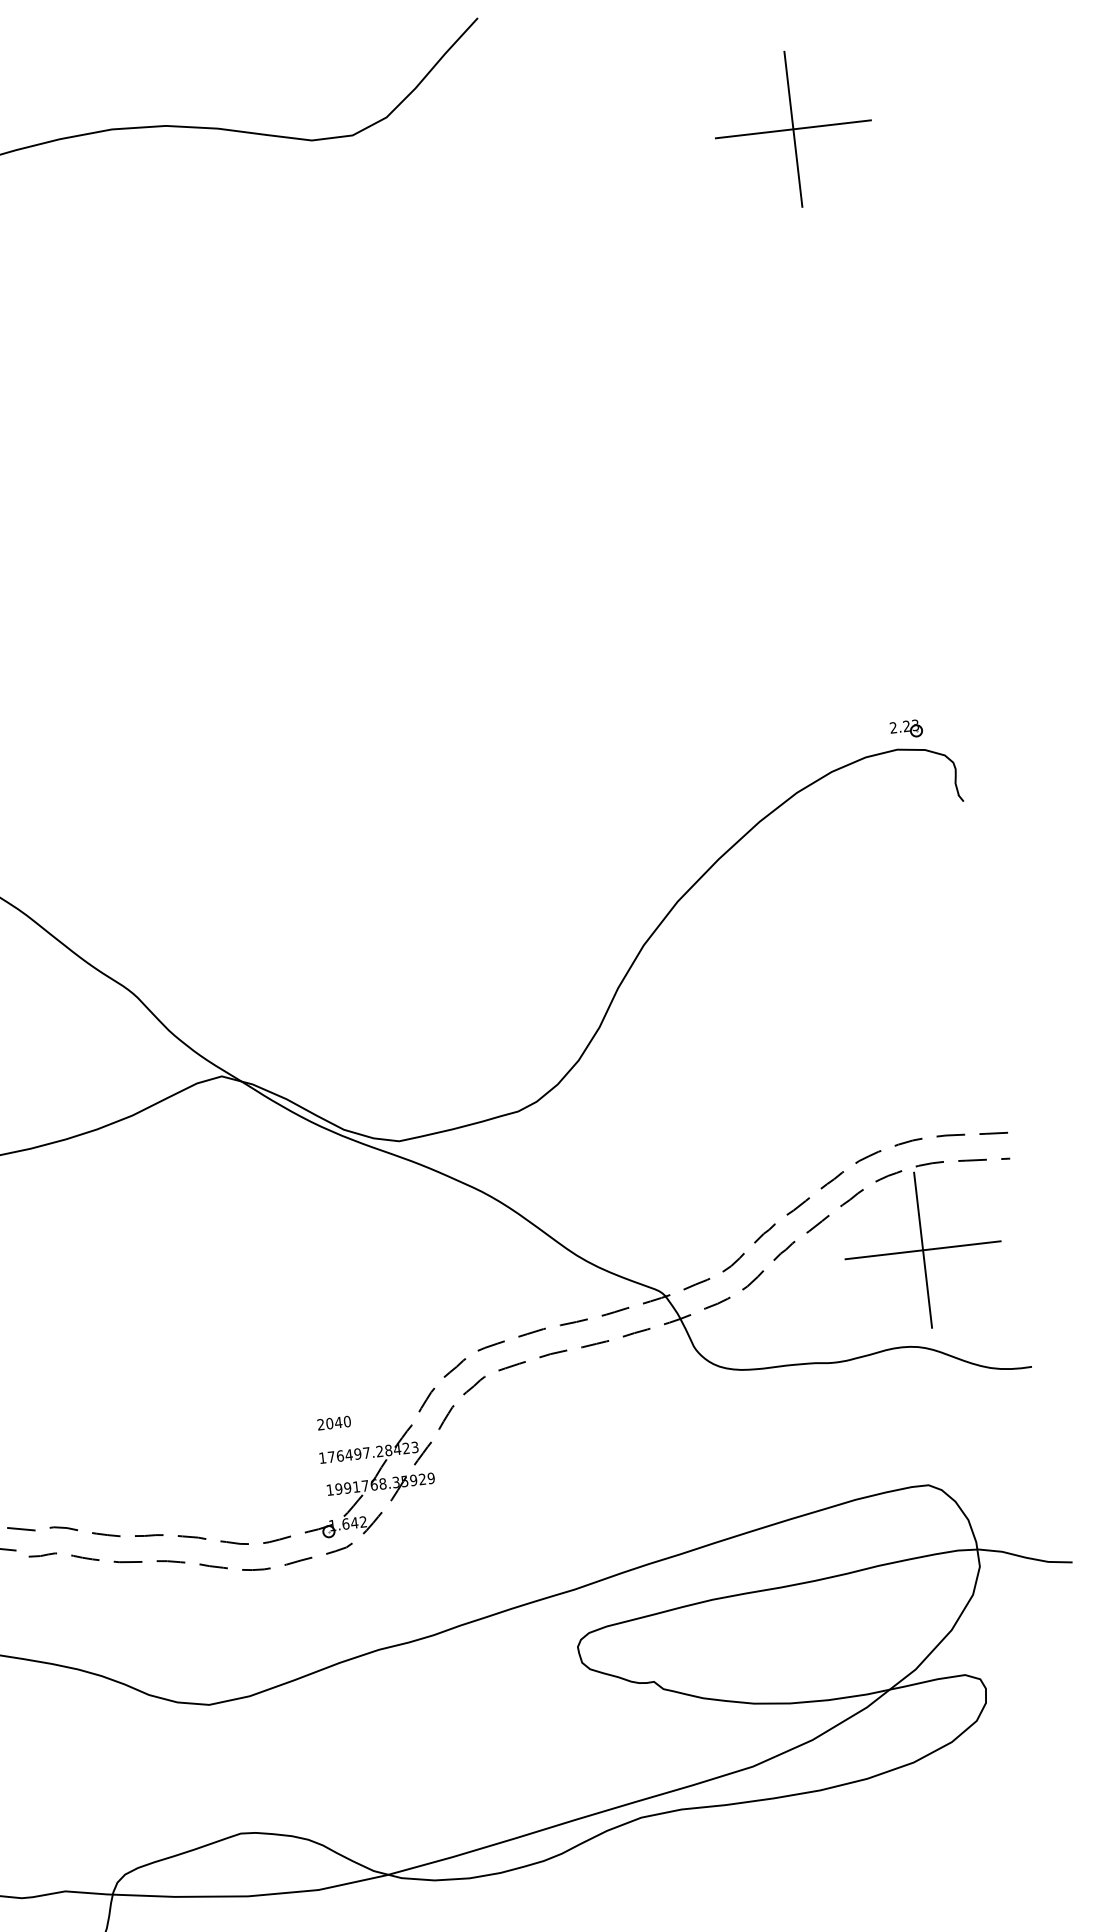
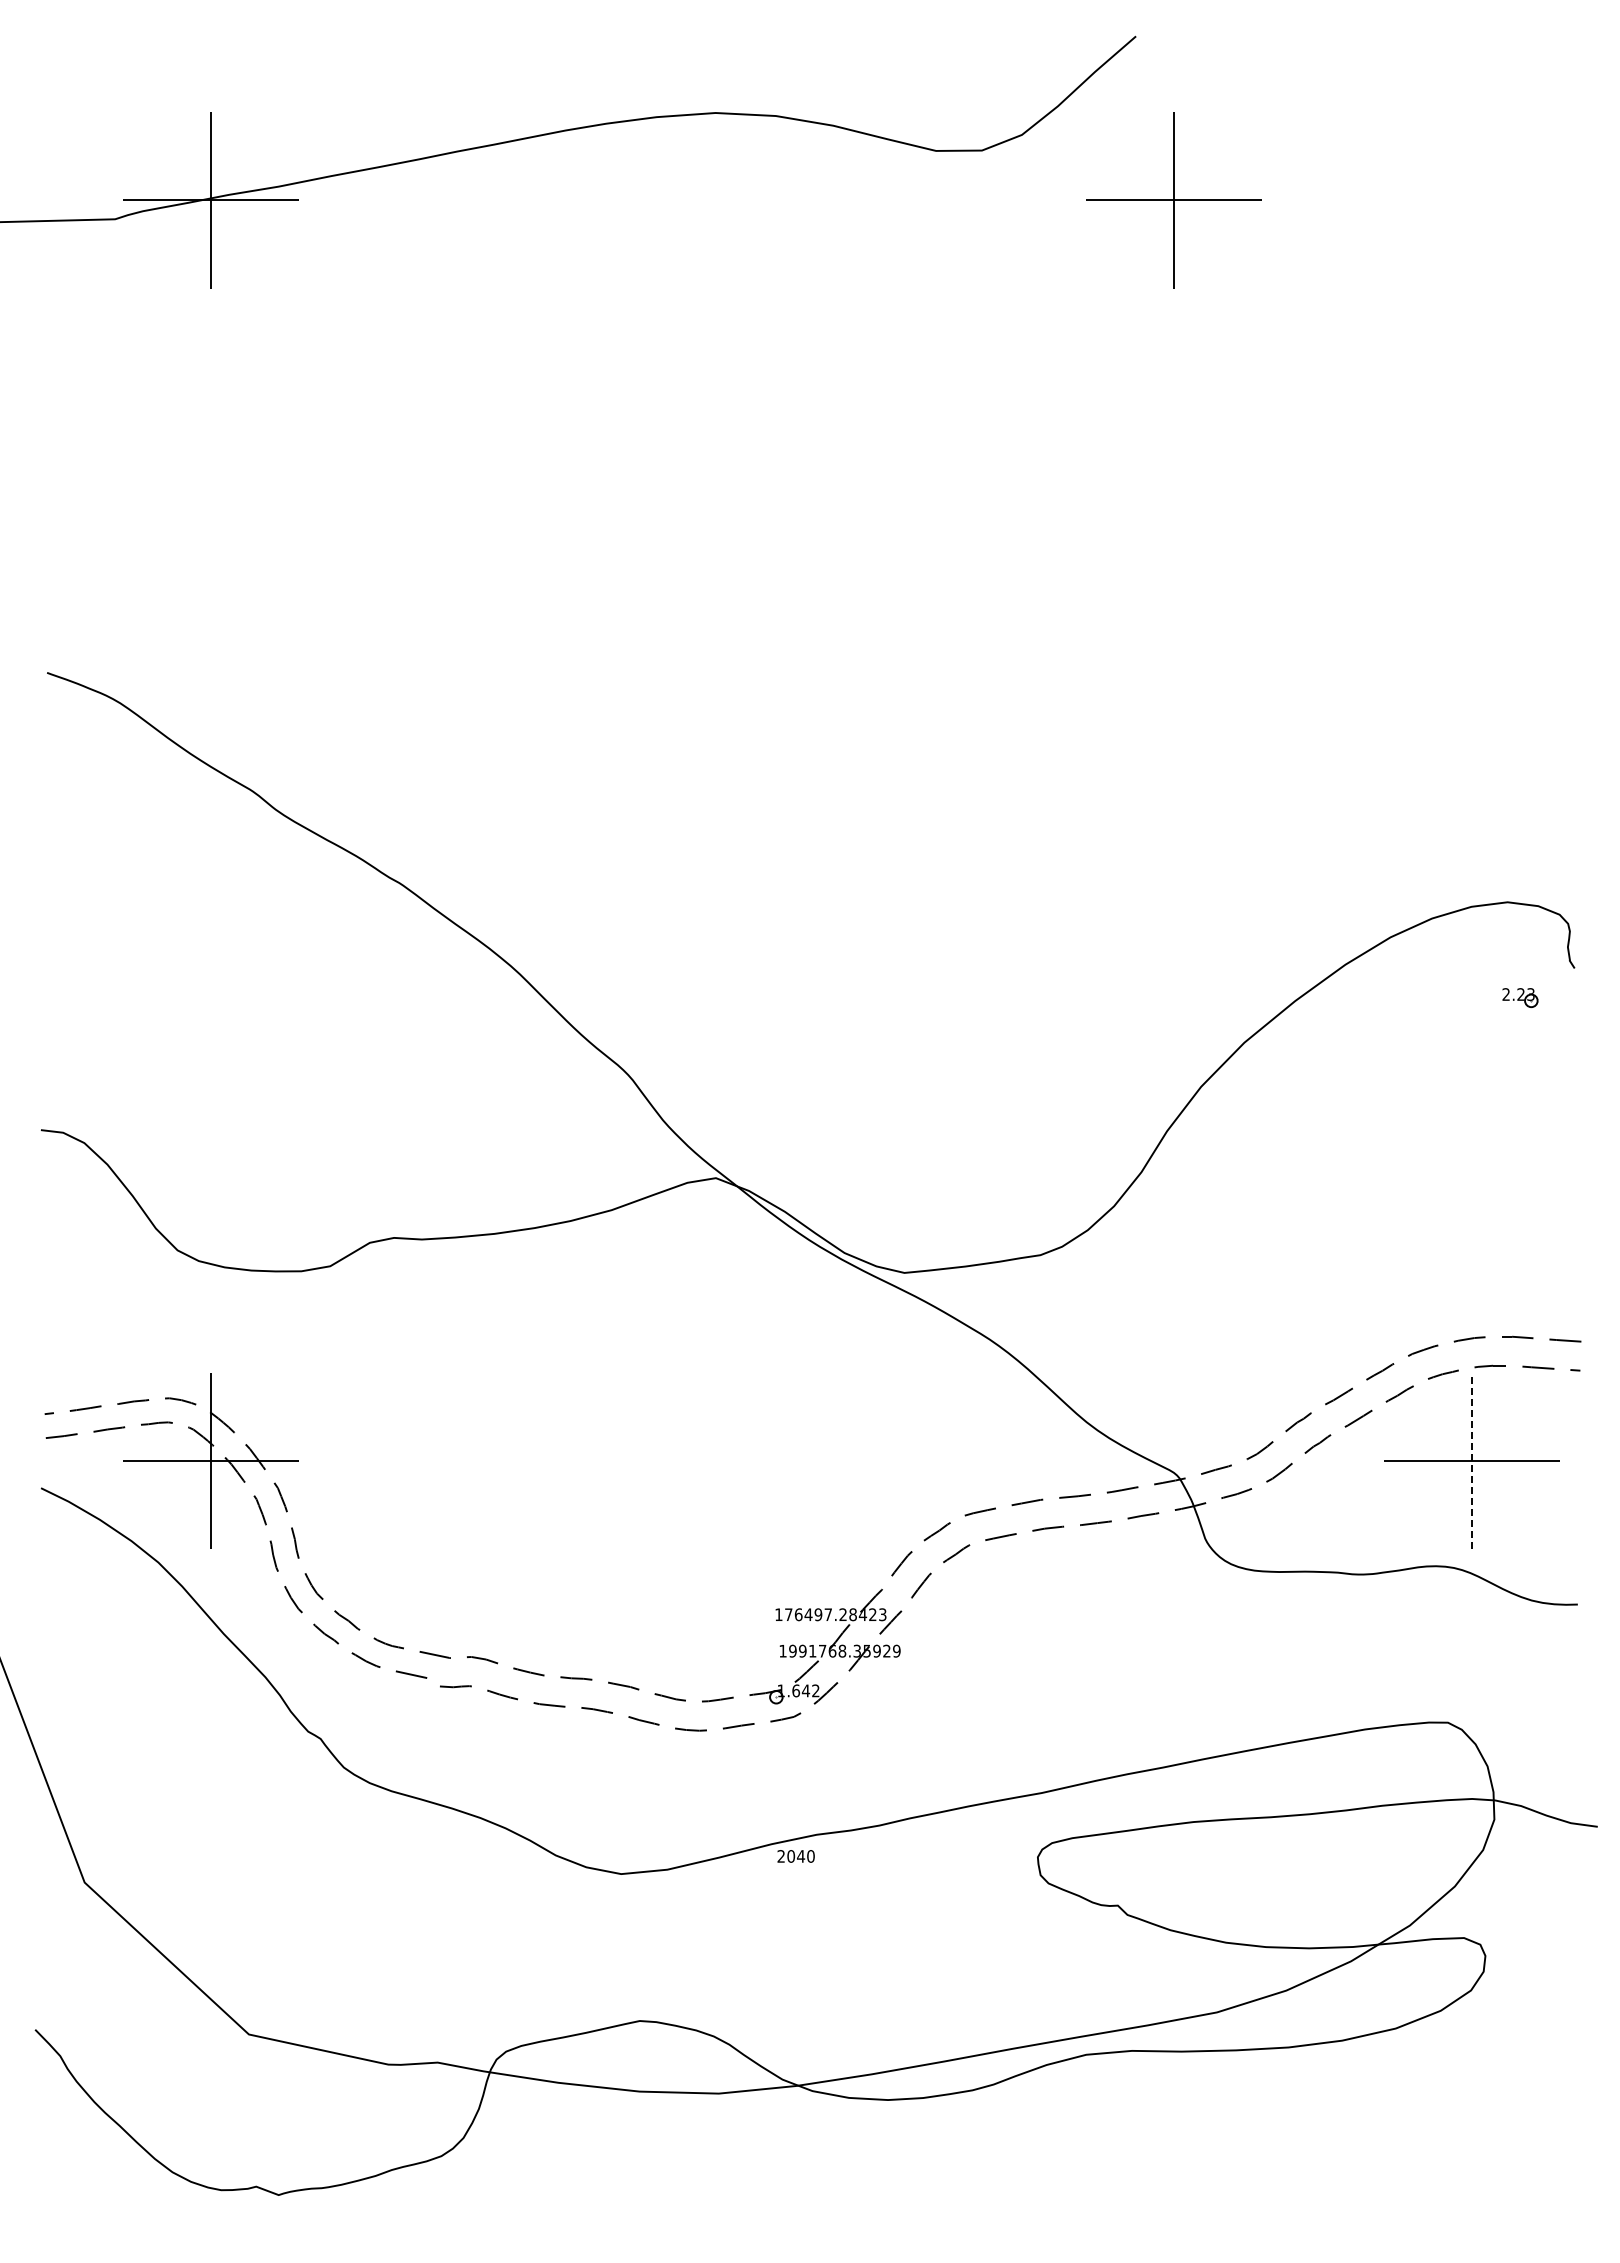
part: (793, 129) -> (1173, 200), moved
part: (906, 729) -> (1520, 997), moved
line: (922, 1250) -> (1471, 1461), solid -> dashed
text: (333, 1423) -> (795, 1856), moved

